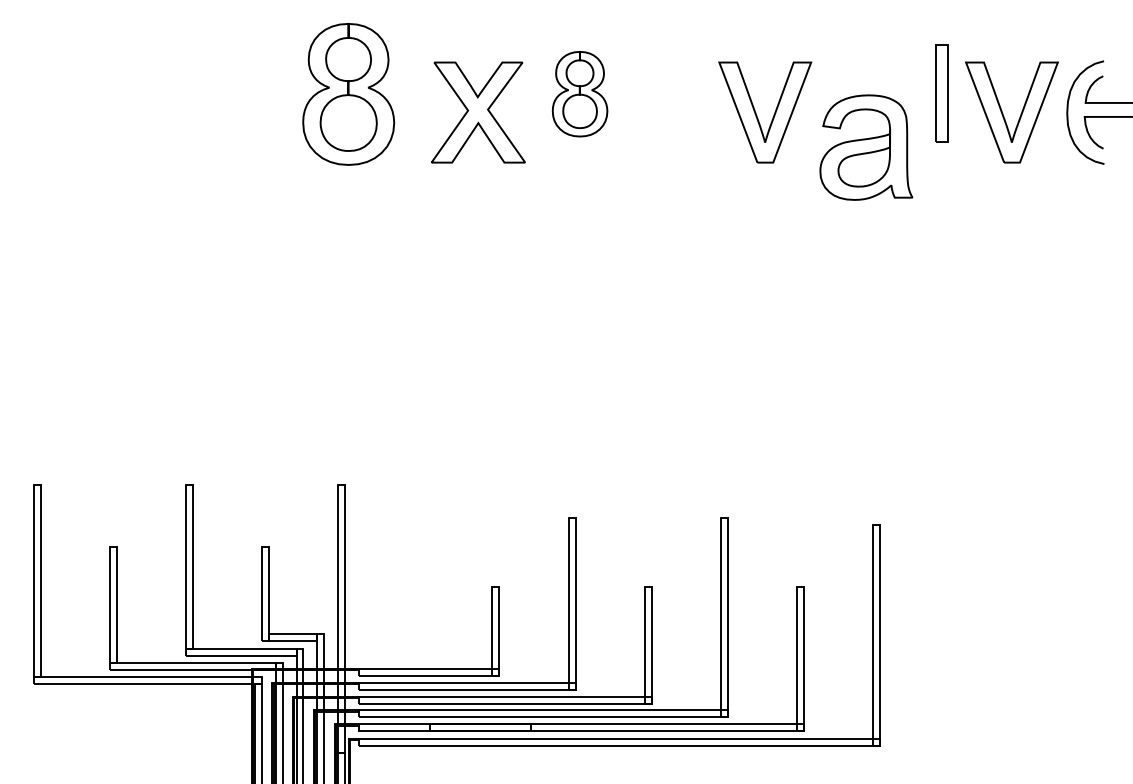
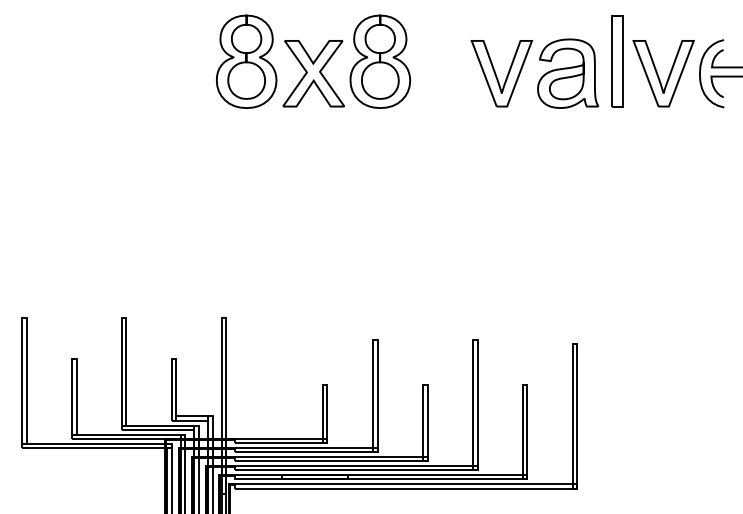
part: (348, 93) -> (246, 61), moved
part: (580, 93) -> (380, 61), size x1.67
part: (941, 93) -> (617, 61), size x1.43
part: (865, 147) -> (567, 73), moved

